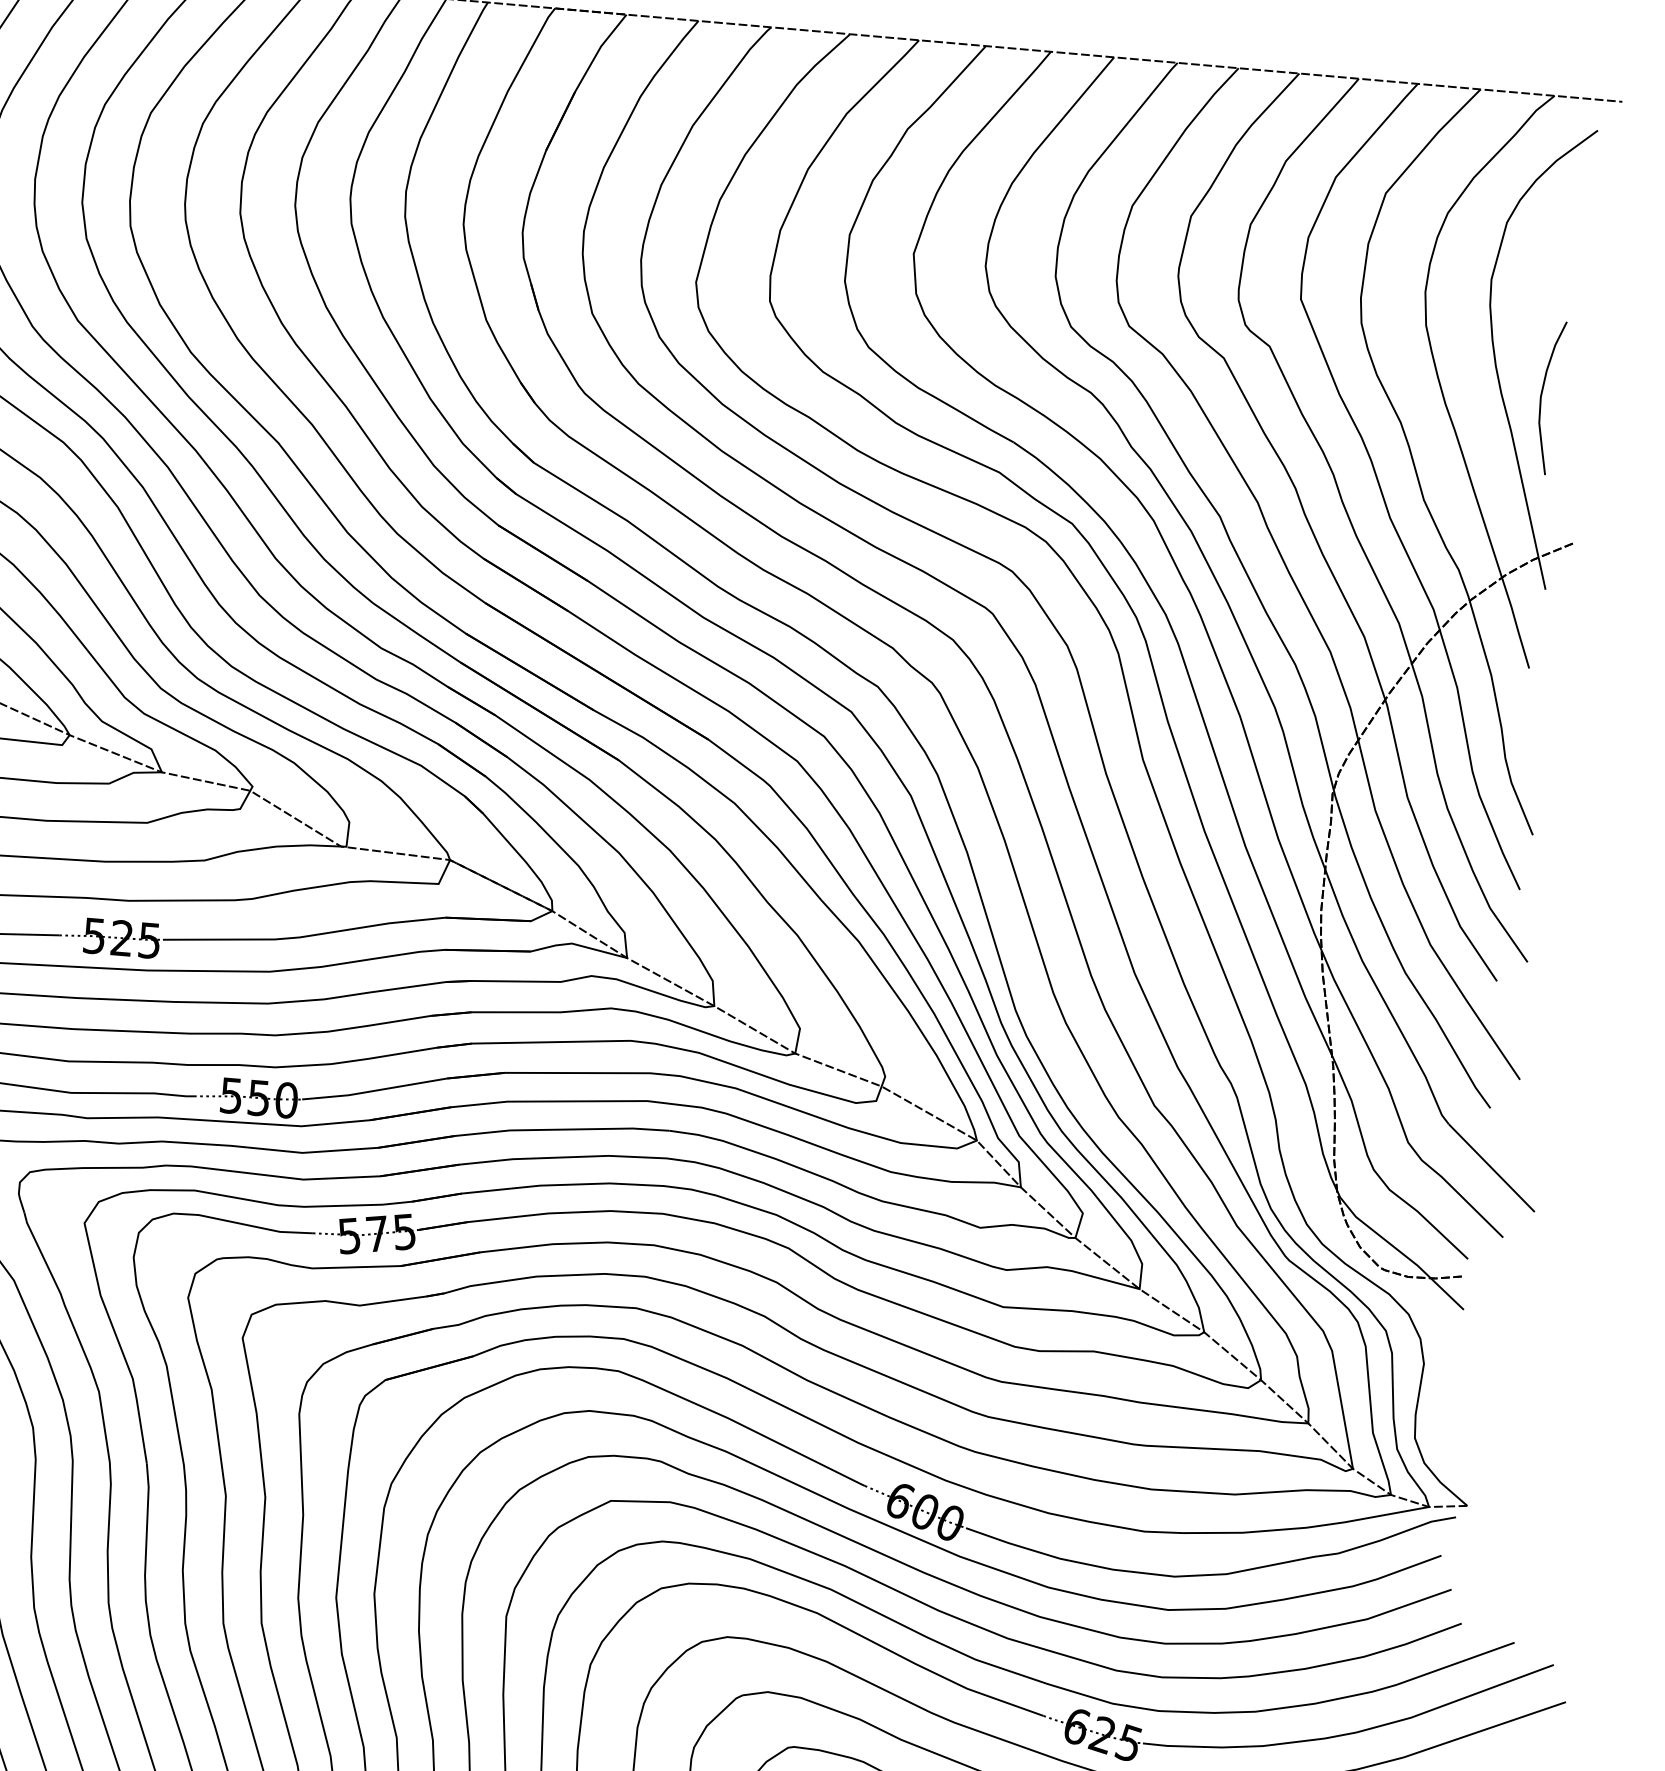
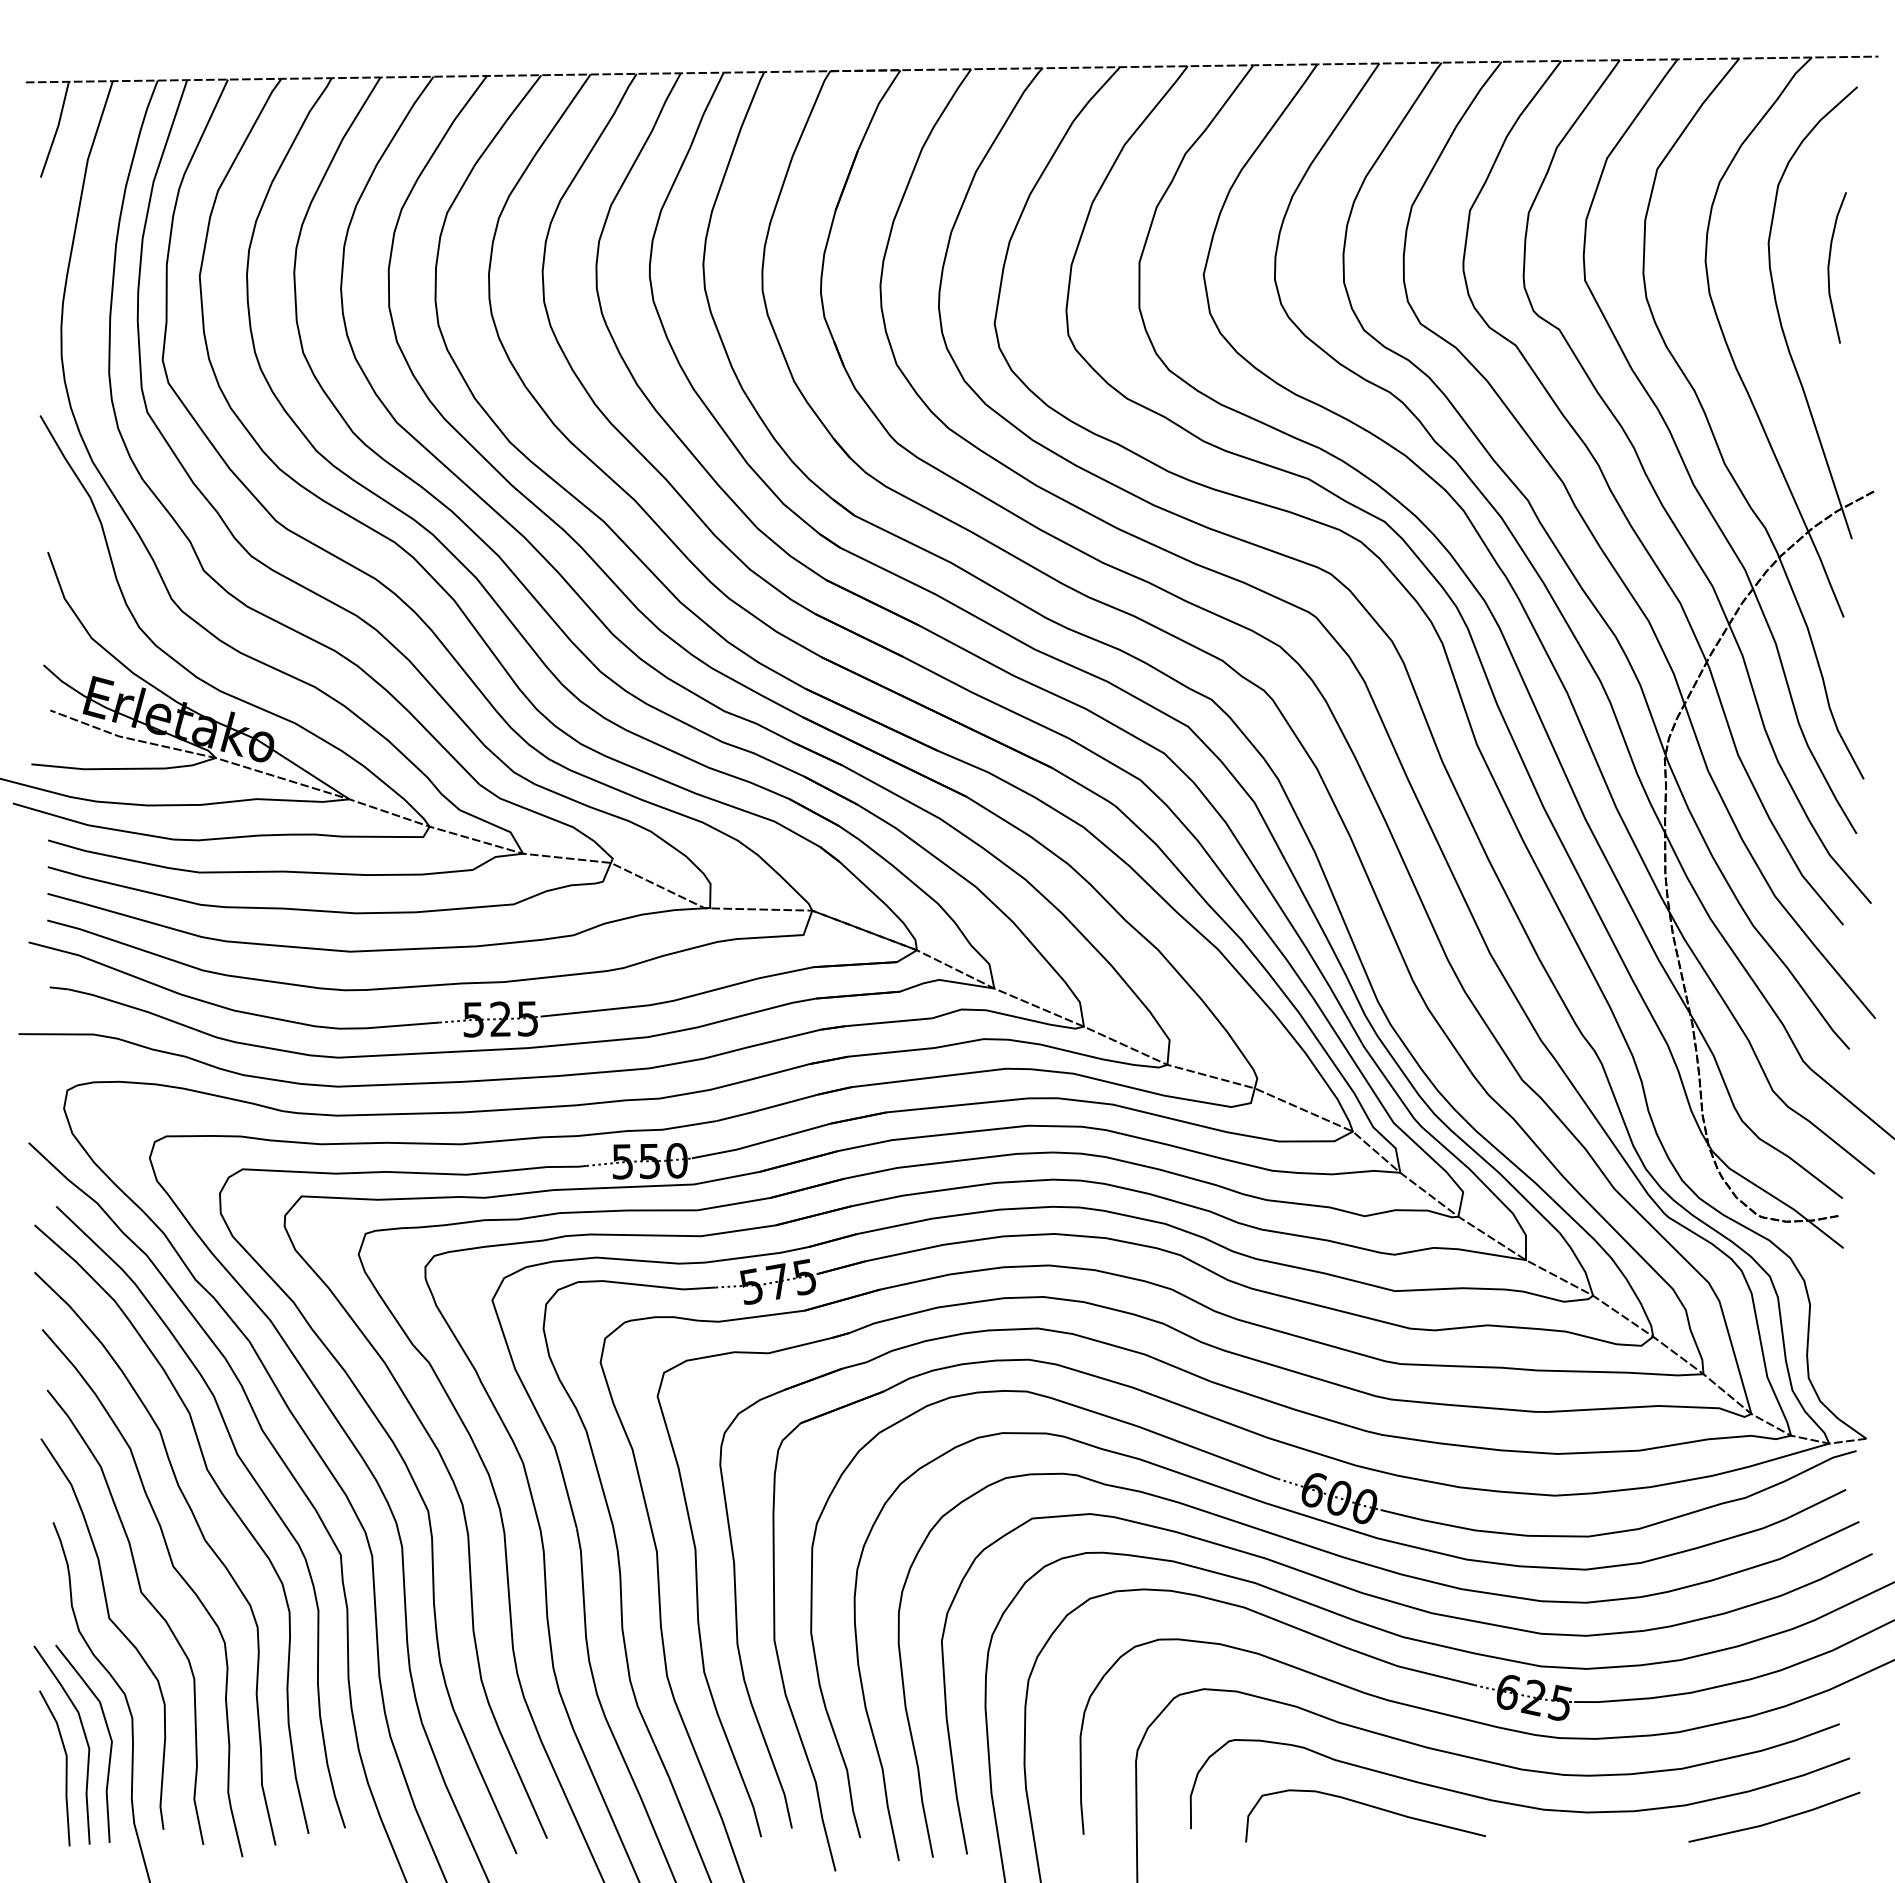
curve: (1542, 396) -> (1829, 267), moved

